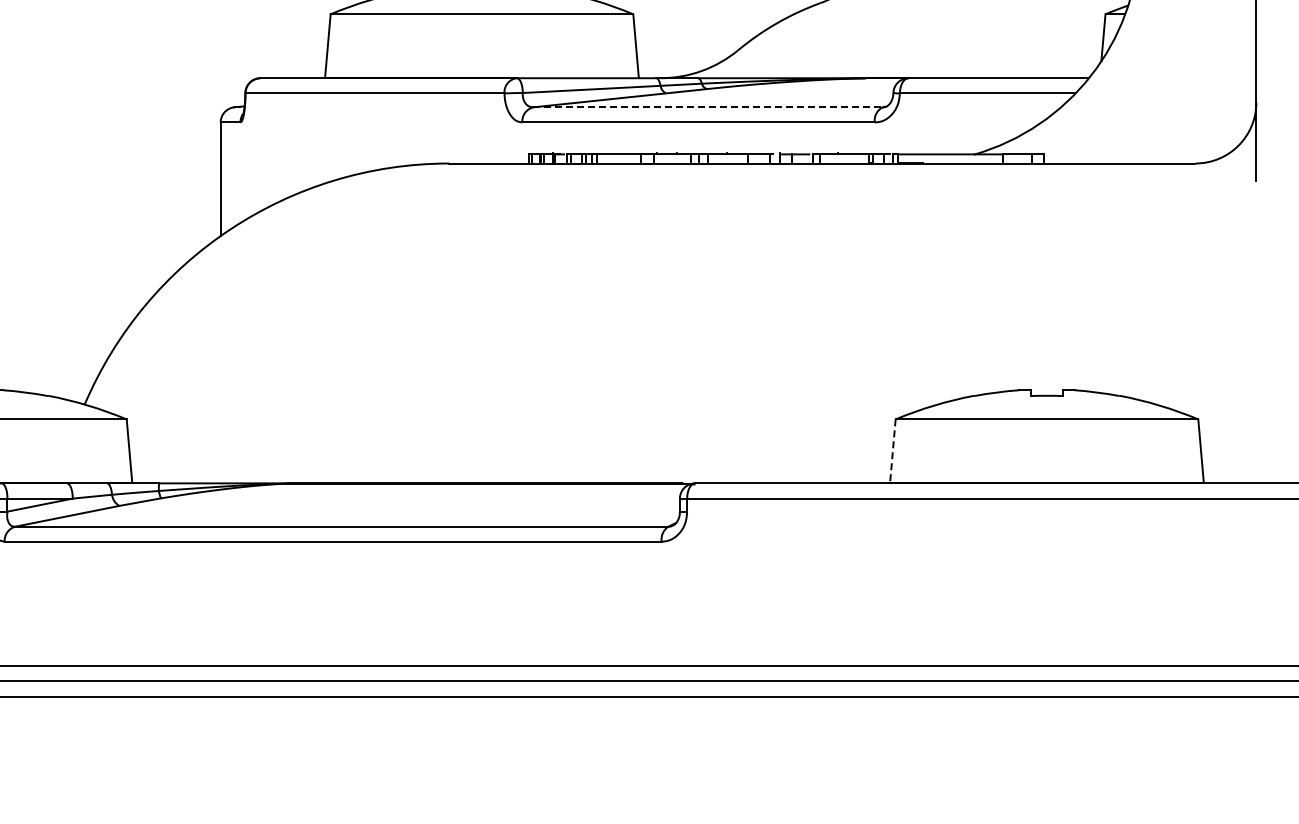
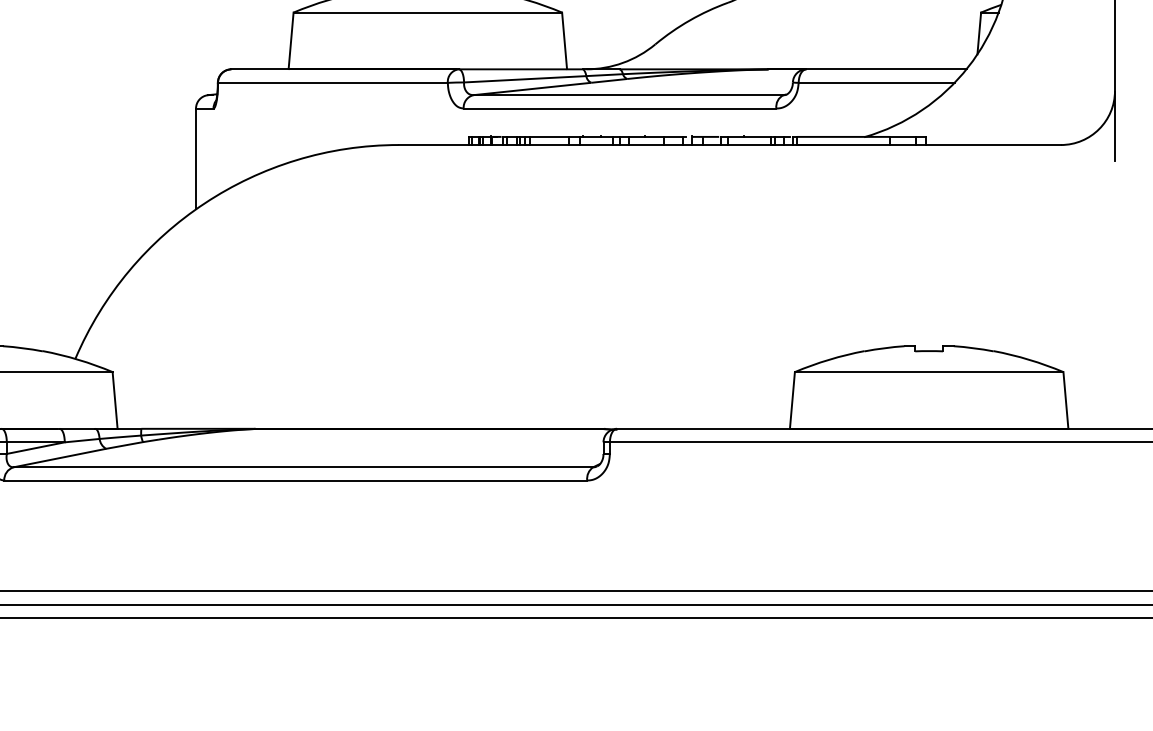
line: (708, 107) -> (628, 95), dashed -> solid
line: (892, 451) -> (792, 400), dashed -> solid

